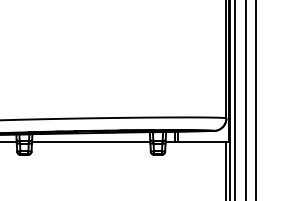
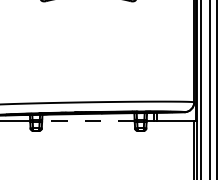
line: (89, 141) -> (87, 120), solid -> dashed

